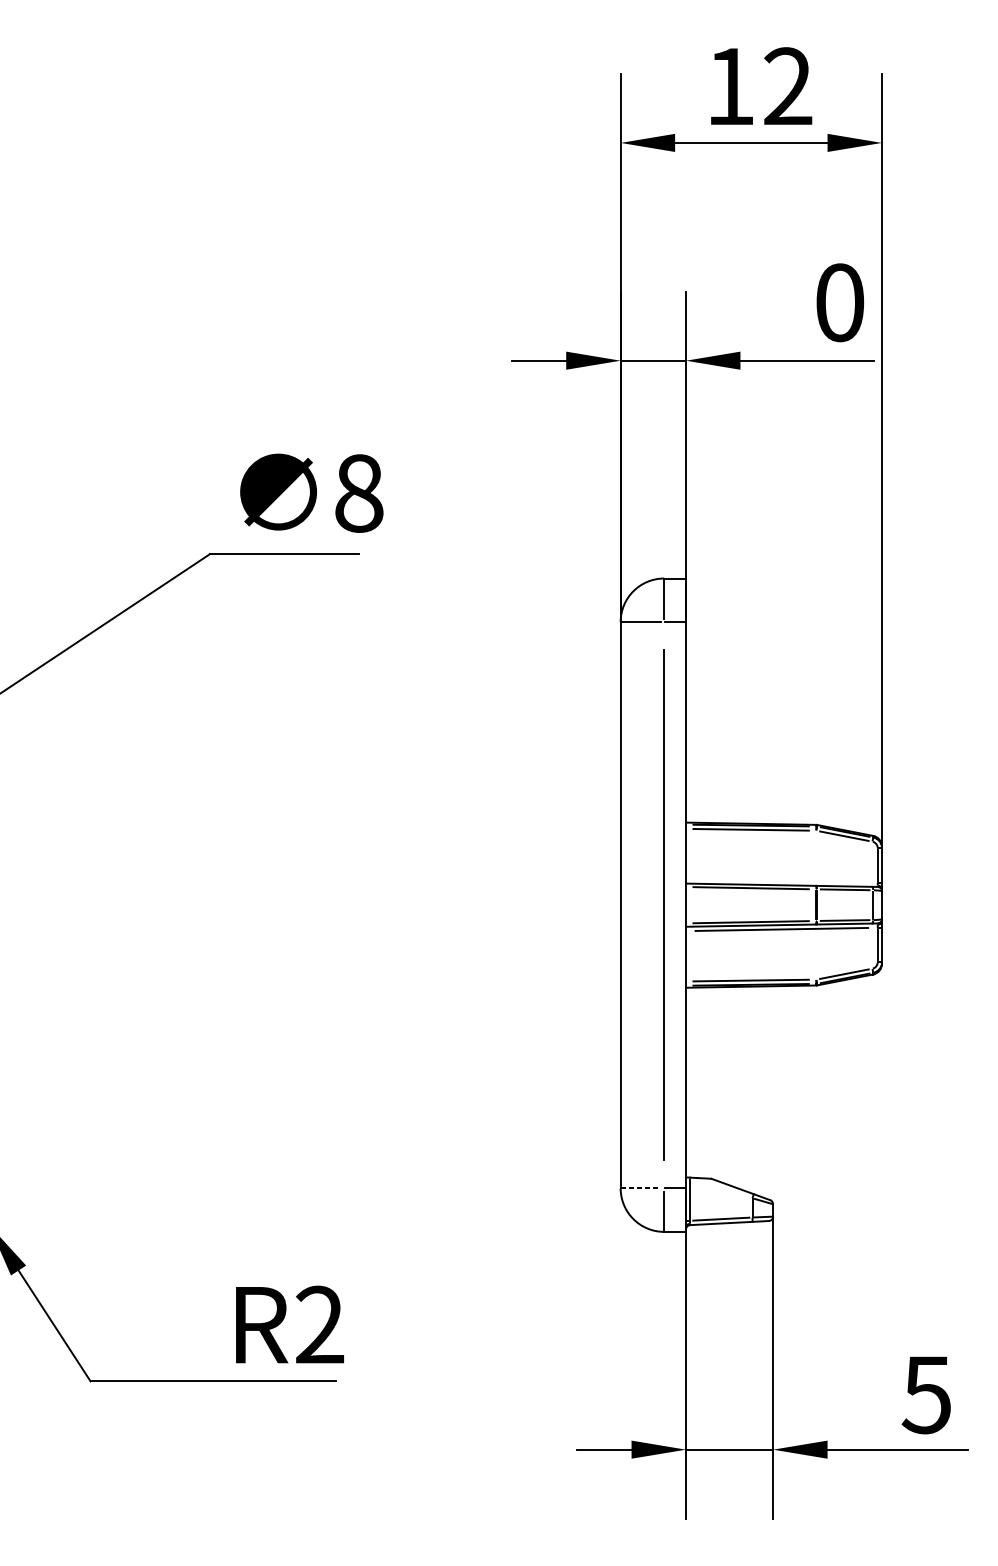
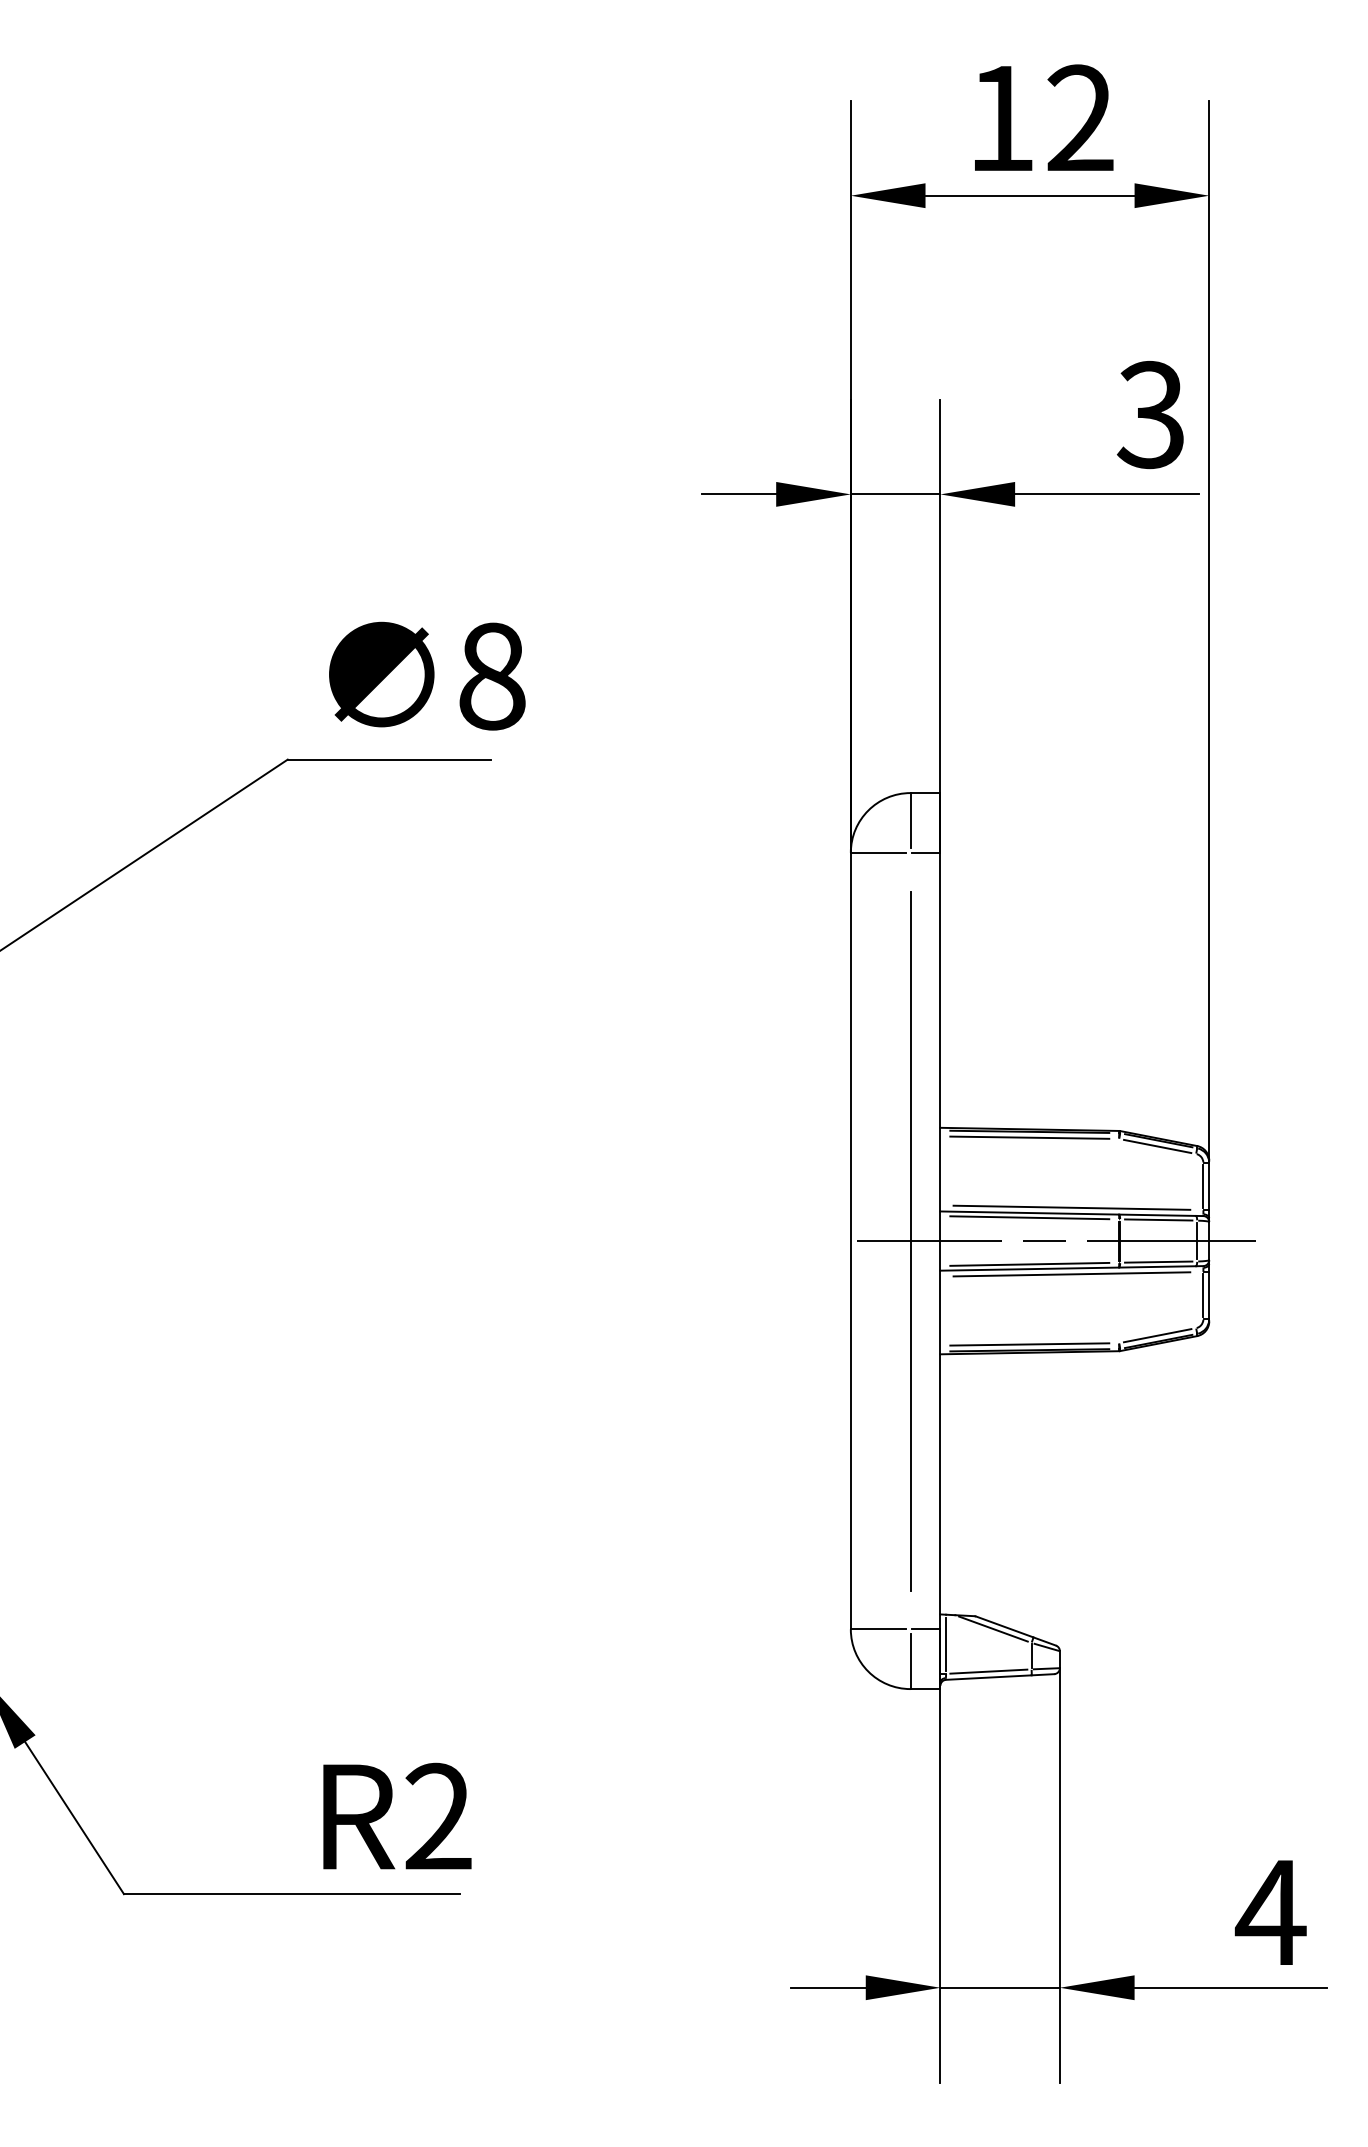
text: (839, 302) -> (1150, 414), 0 -> 3
line: (781, 880) -> (1071, 1207), added
line: (769, 905) -> (1055, 1241), added
line: (724, 1187) -> (993, 1628), added
line: (640, 1188) -> (878, 1629), dashed -> solid
text: (926, 1395) -> (1270, 1913), 5 -> 4

